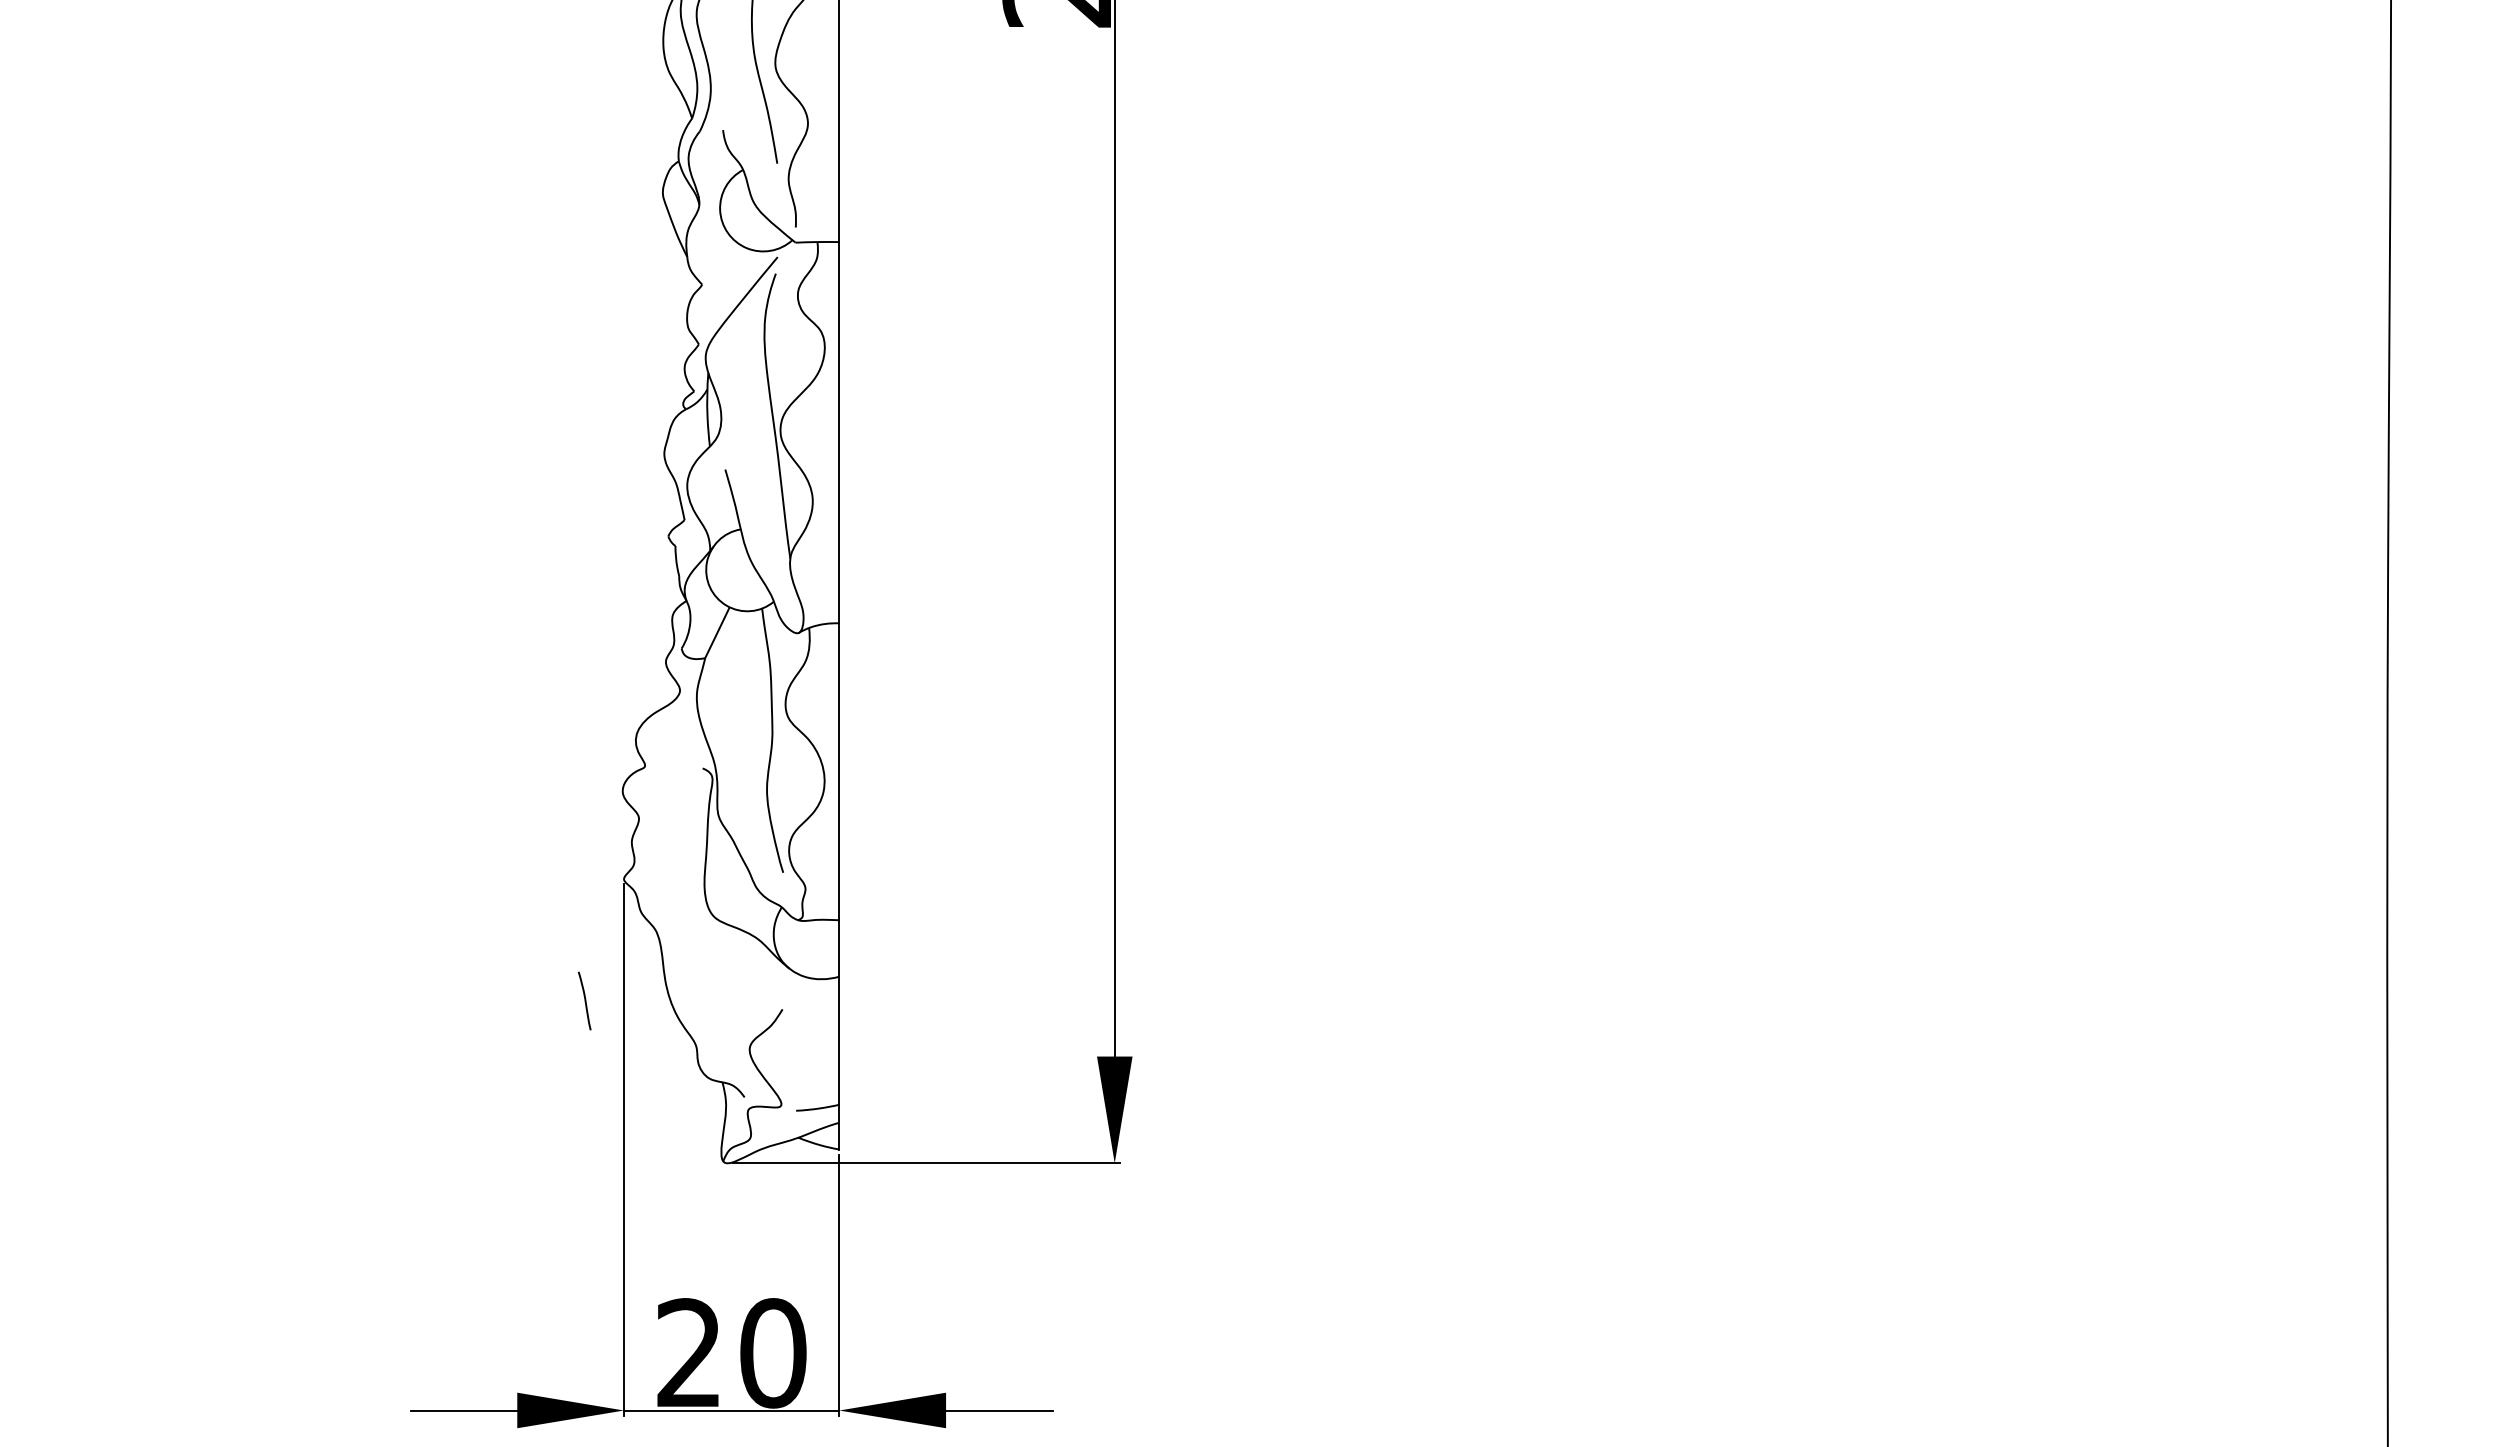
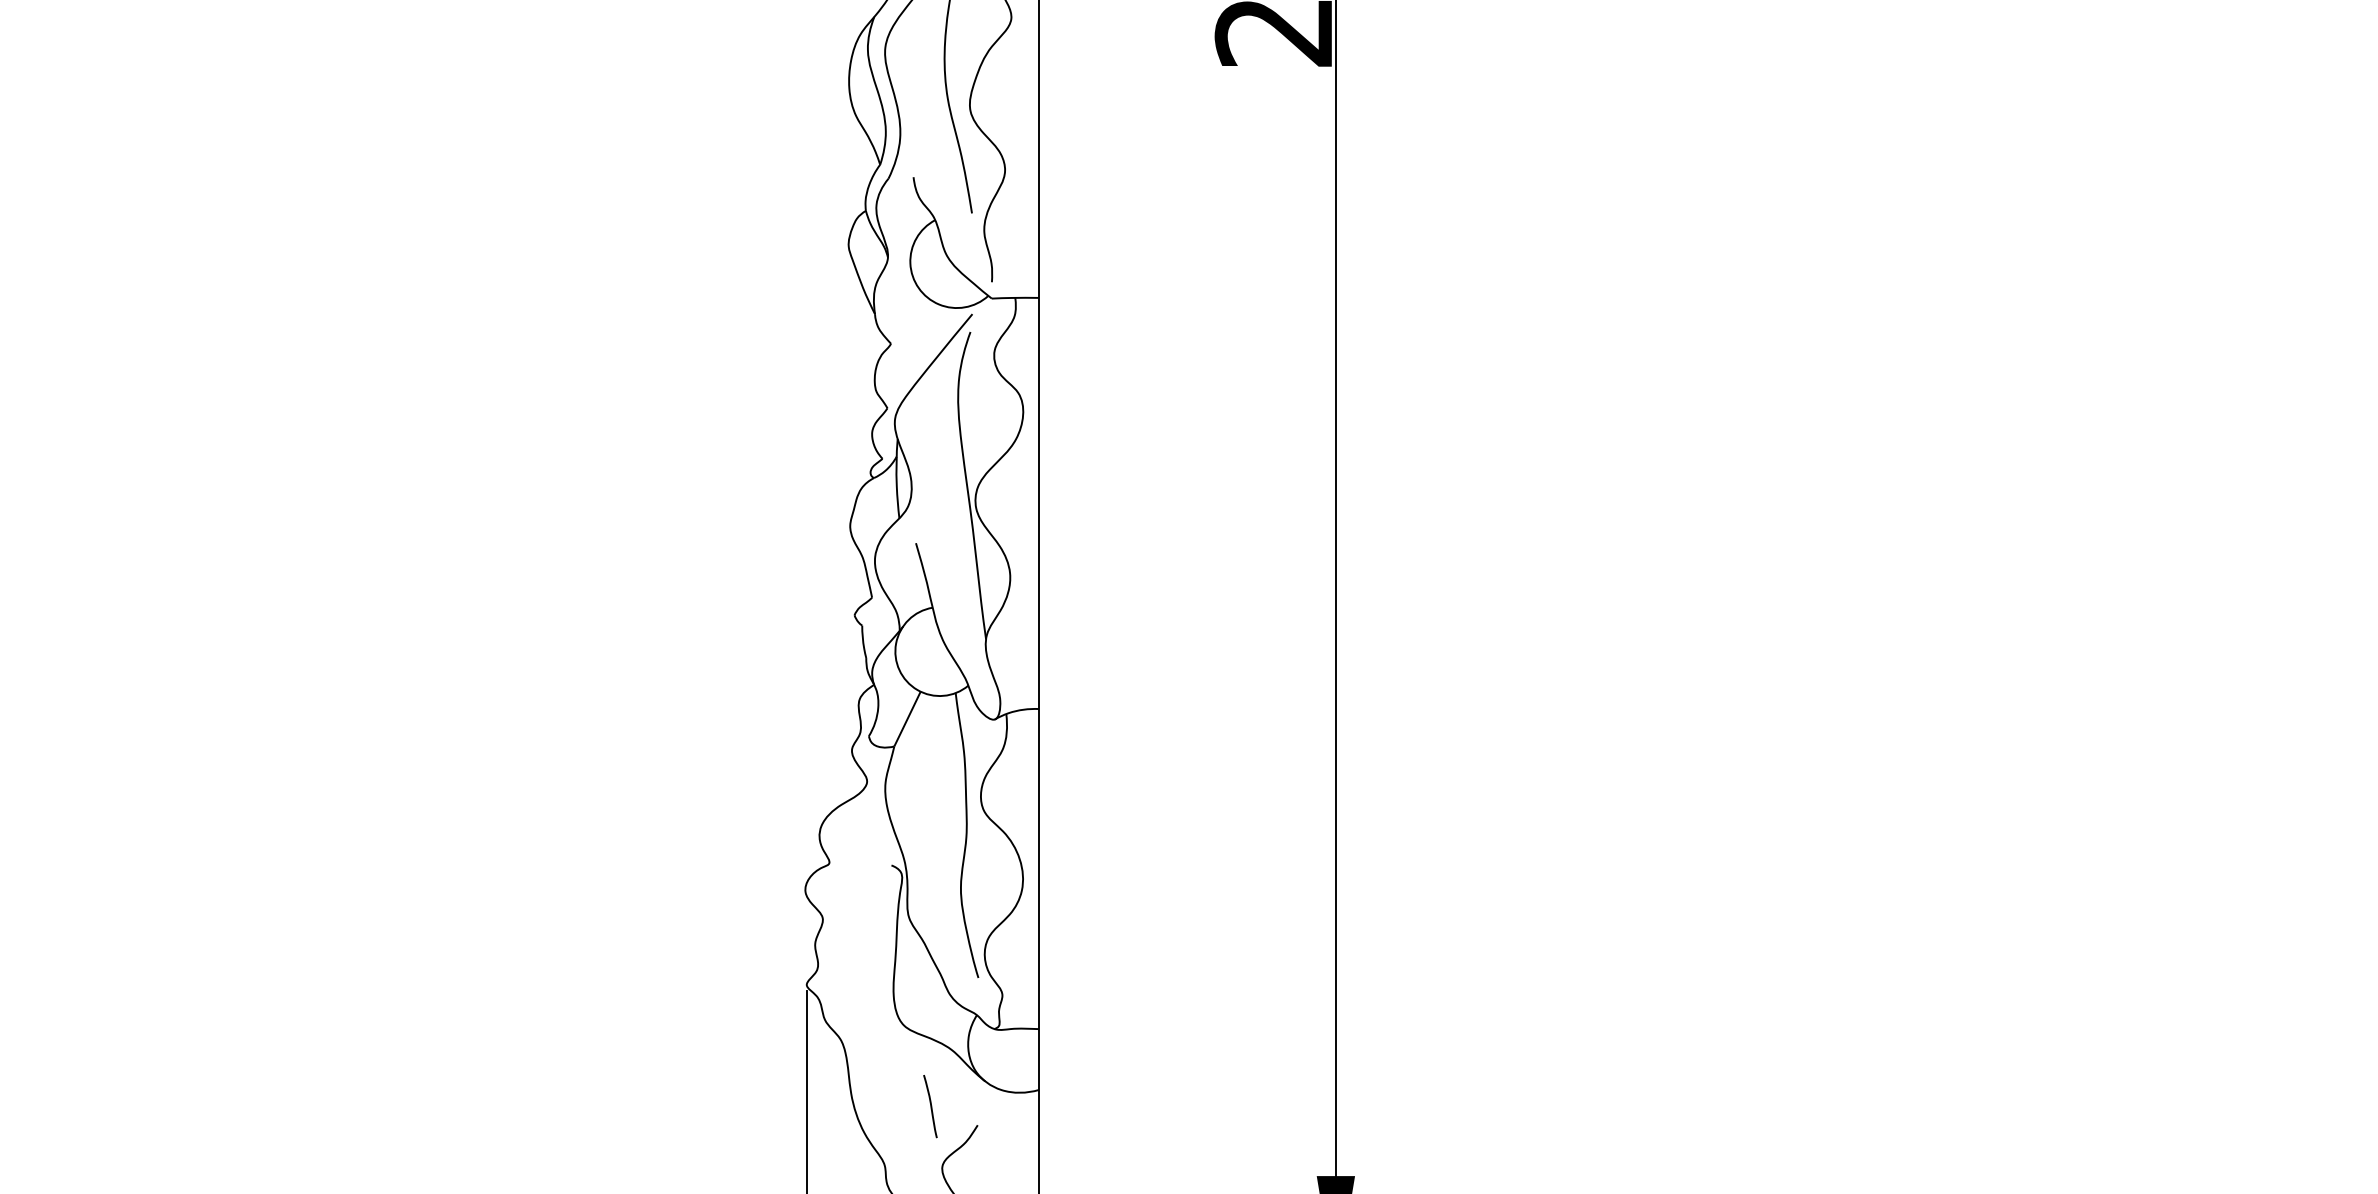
curve: (584, 1000) -> (930, 1105), moved

